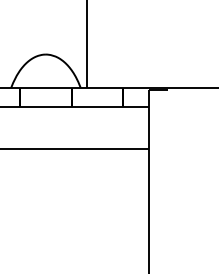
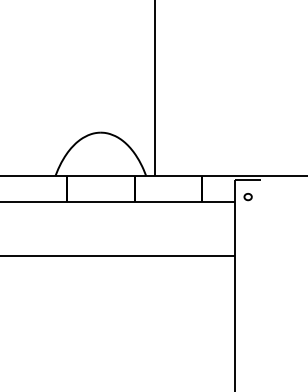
part: (158, 104) -> (247, 197), added

